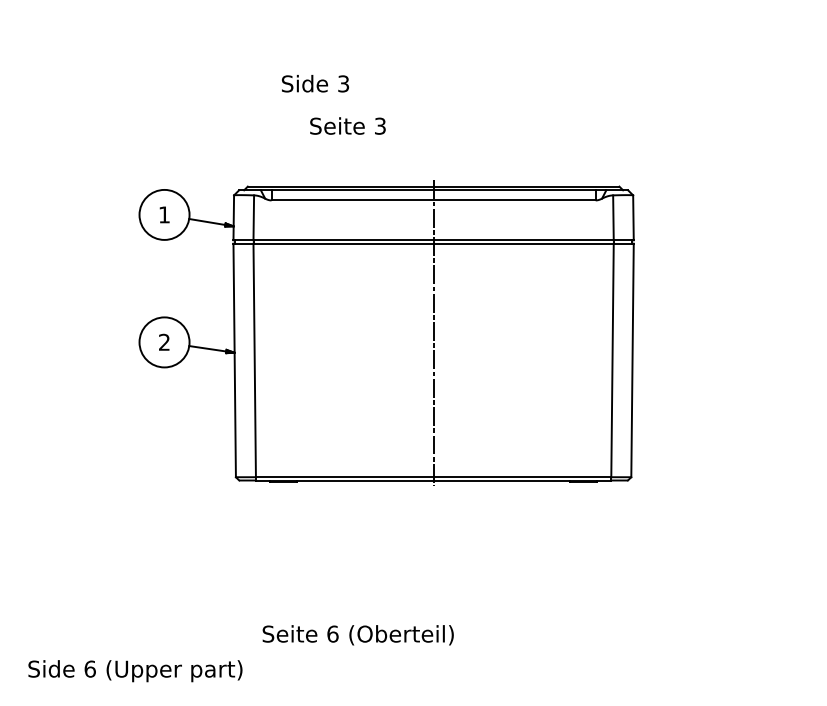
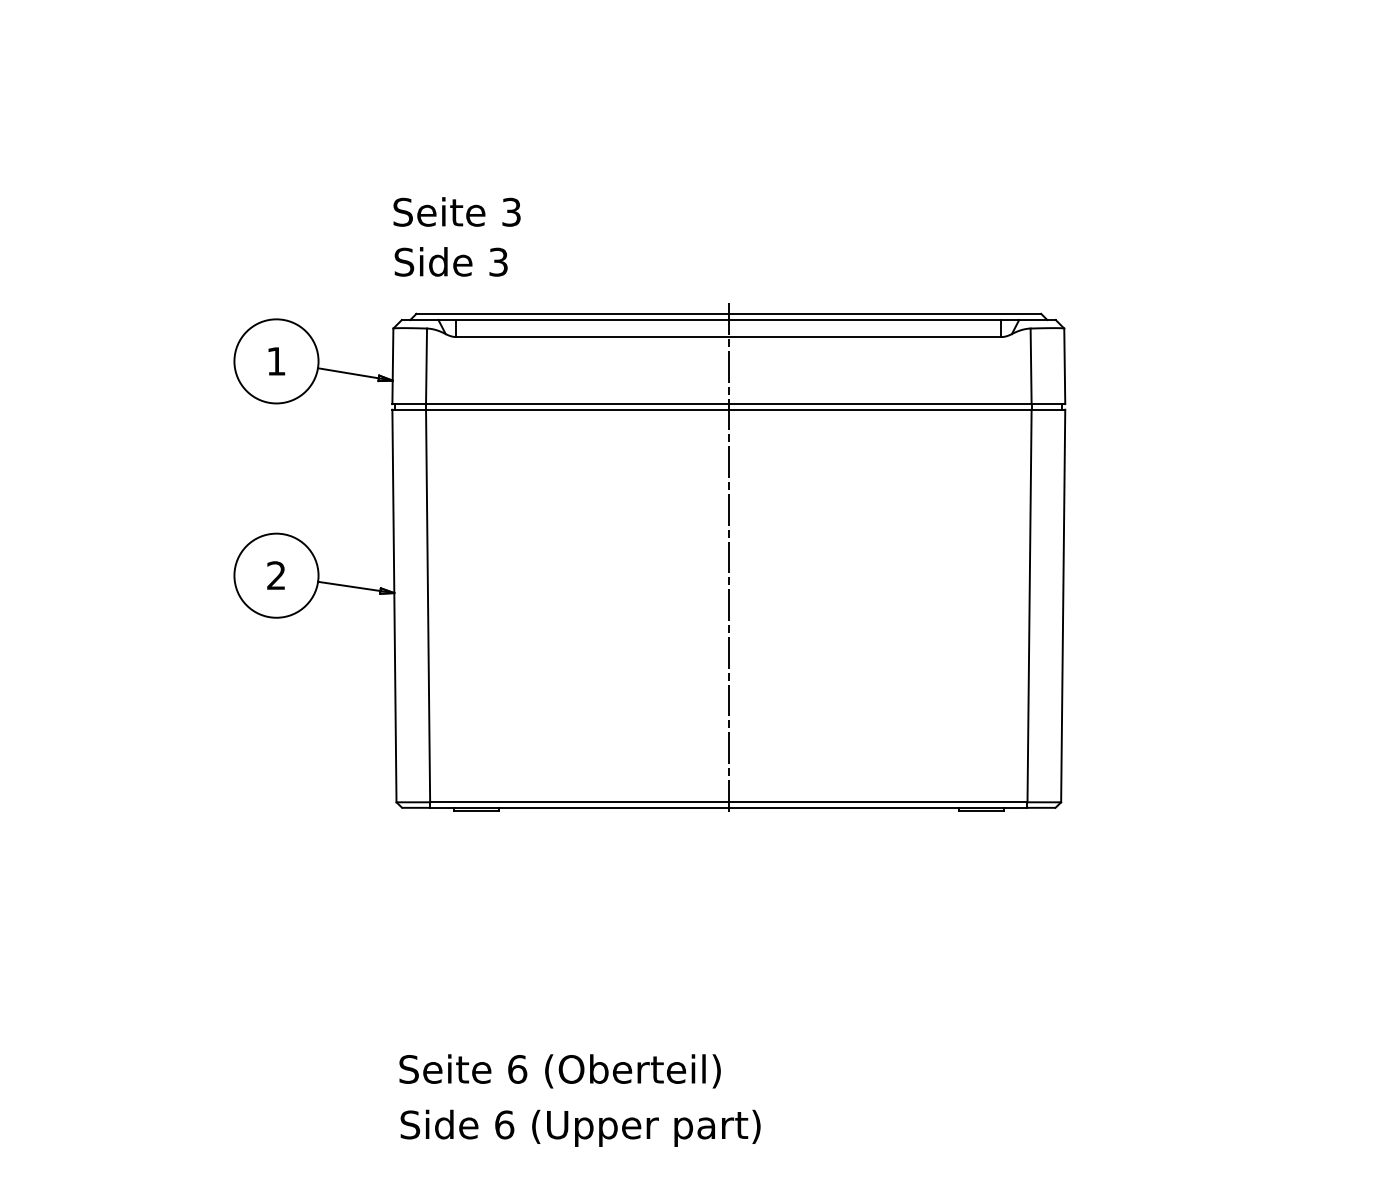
text: (315, 83) -> (451, 261), moved
text: (347, 125) -> (456, 211), moved
text: (357, 635) -> (558, 1071), moved
text: (135, 671) -> (580, 1128), moved

